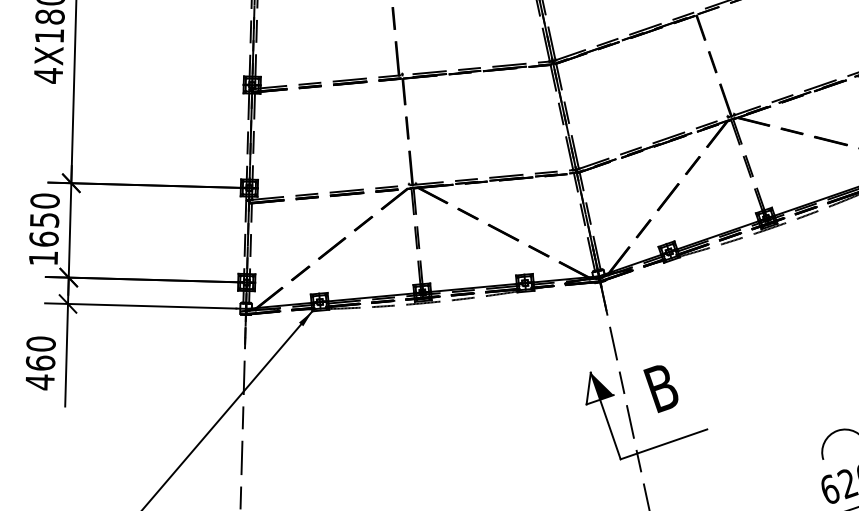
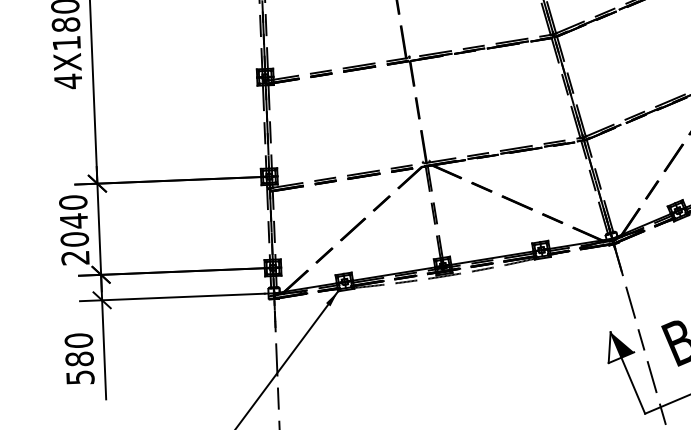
text: (43, 238) -> (74, 238), 1650 -> 2040
text: (40, 372) -> (80, 368), 460 -> 580

